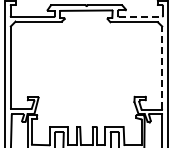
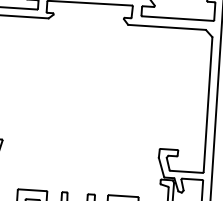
line: (140, 16) -> (177, 18), dashed -> solid
line: (162, 67) -> (208, 104), dashed -> solid

